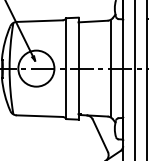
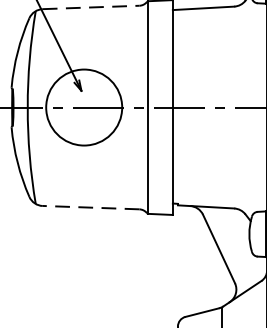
line: (39, 21) -> (90, 8), solid -> dashed
line: (110, 68) -> (240, 107), removed
line: (39, 116) -> (90, 208), solid -> dashed

